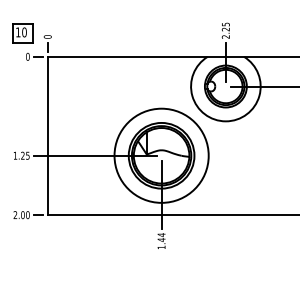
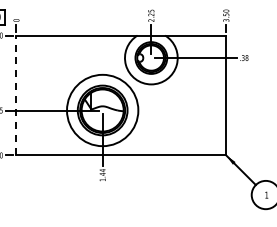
line: (47, 135) -> (16, 95), solid -> dashed

